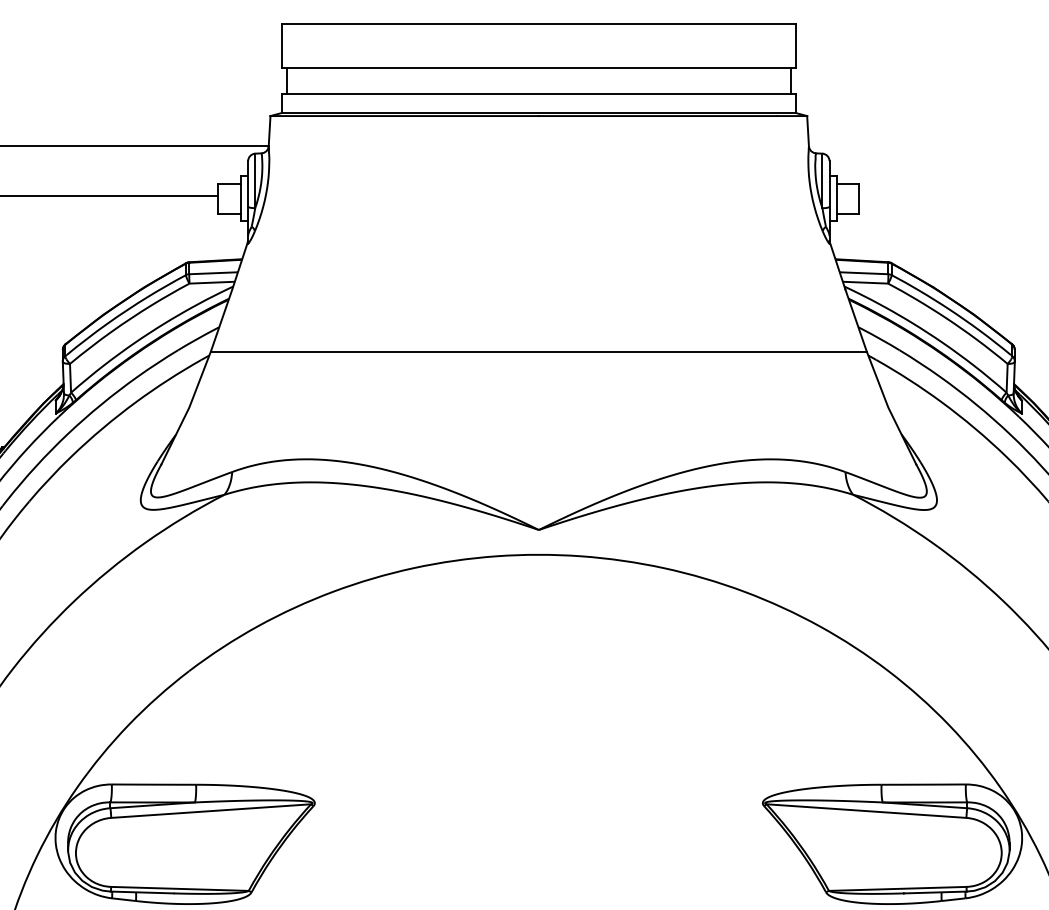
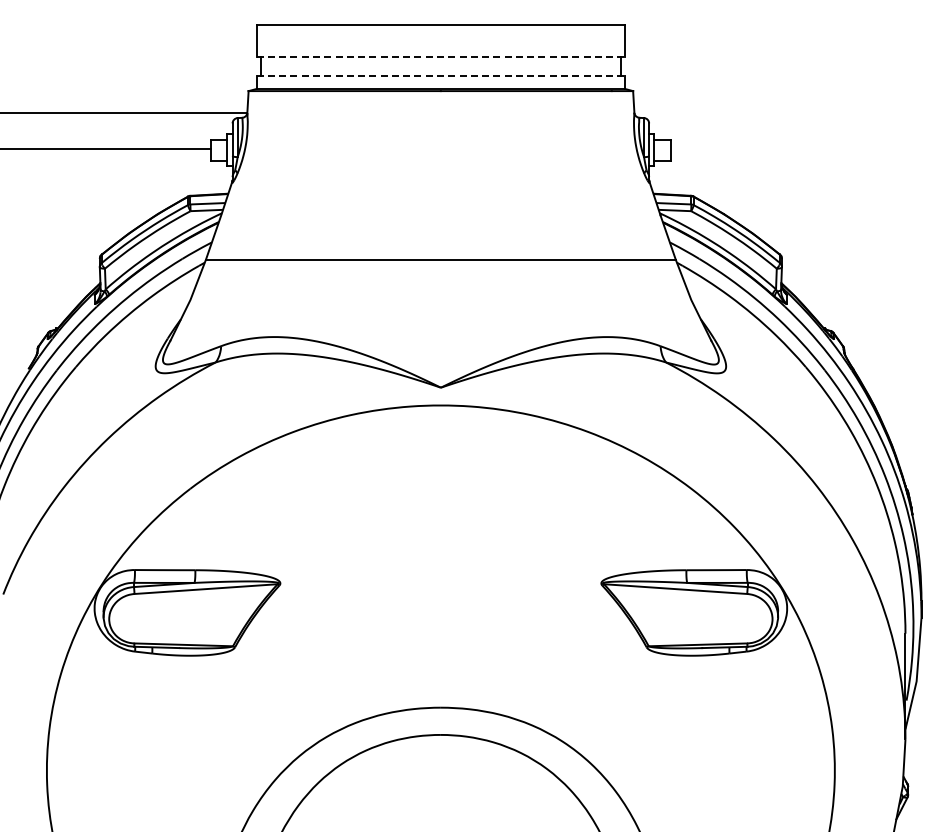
line: (539, 67) -> (441, 56), solid -> dashed
line: (539, 94) -> (441, 75), solid -> dashed

